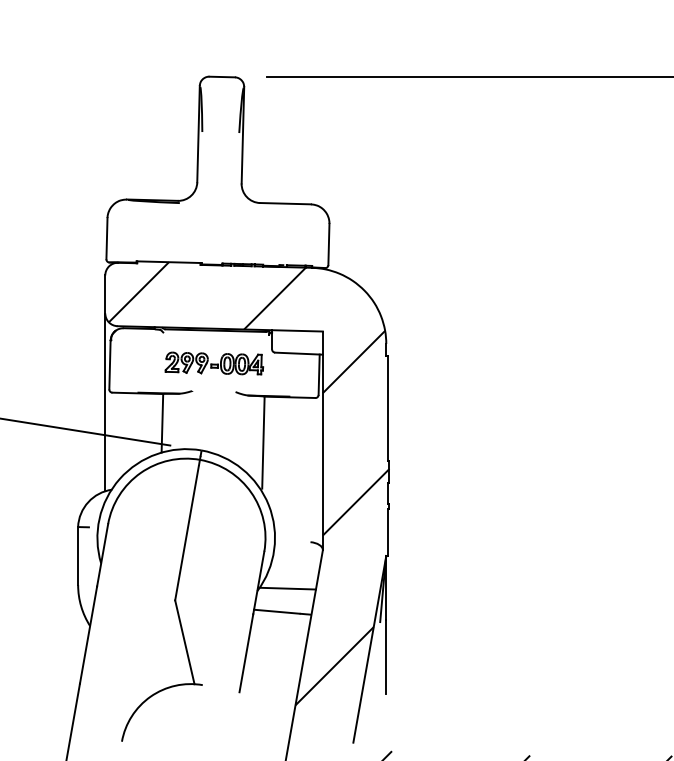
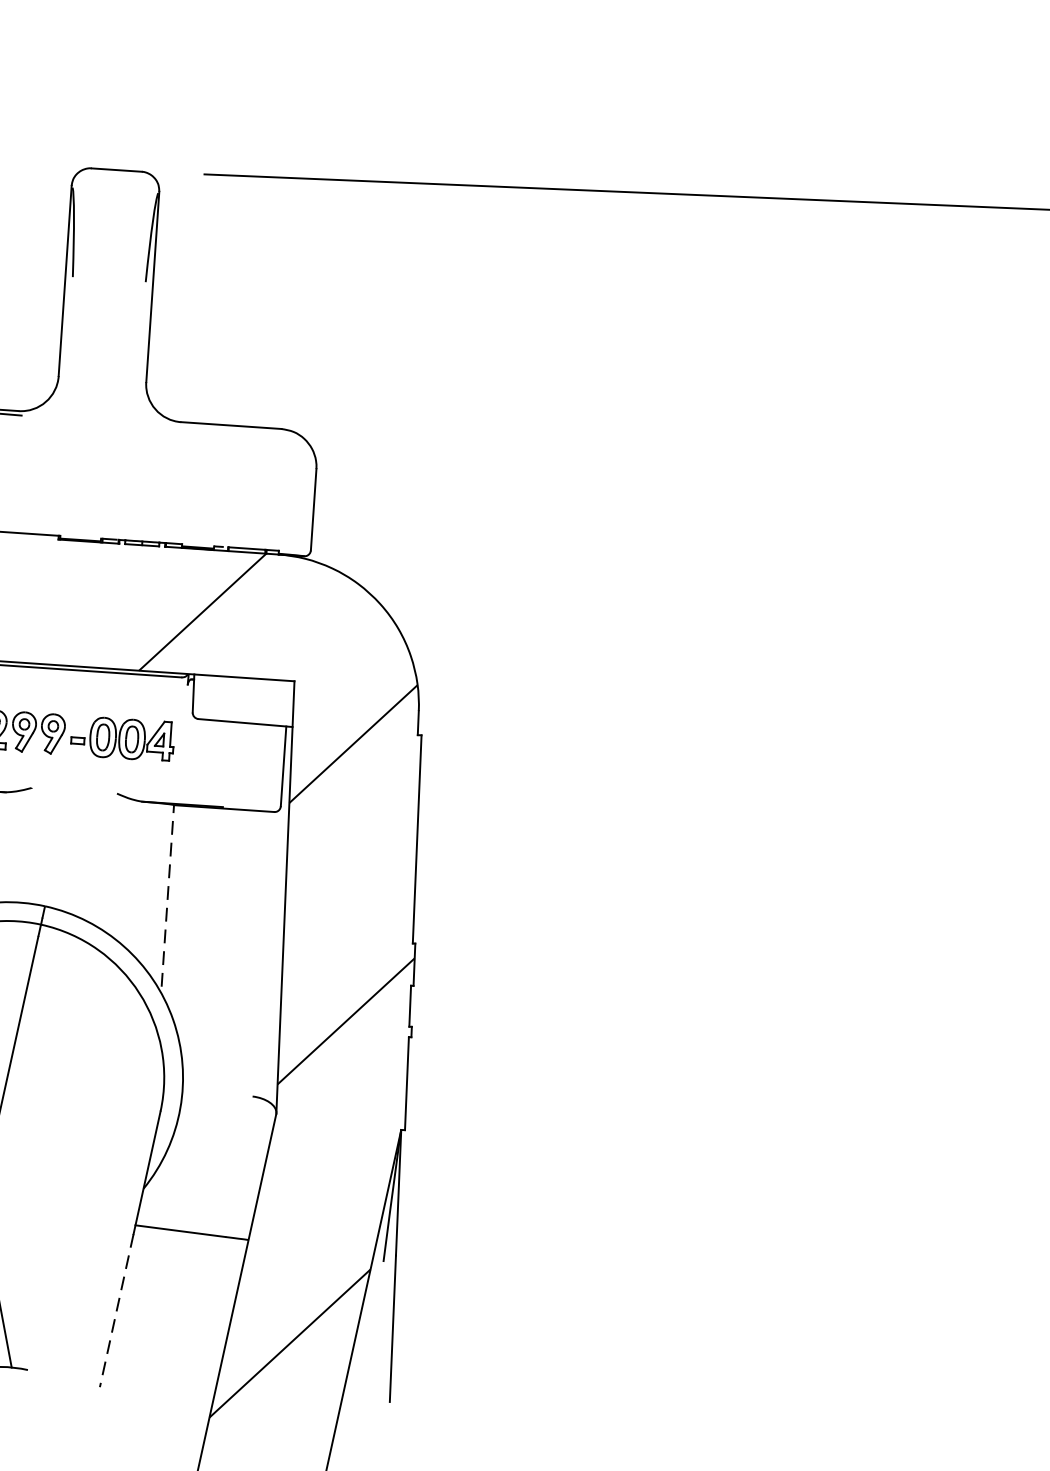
line: (263, 442) -> (168, 895), solid -> dashed
line: (287, 588) -> (203, 1186), removed
line: (246, 653) -> (116, 1311), solid -> dashed

